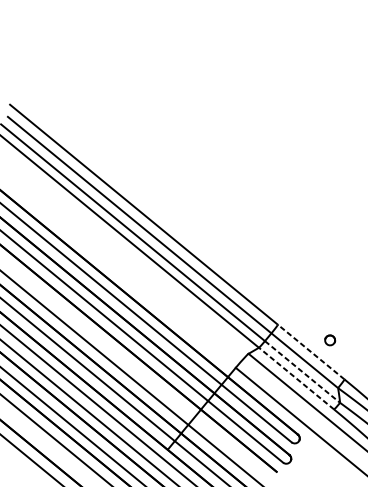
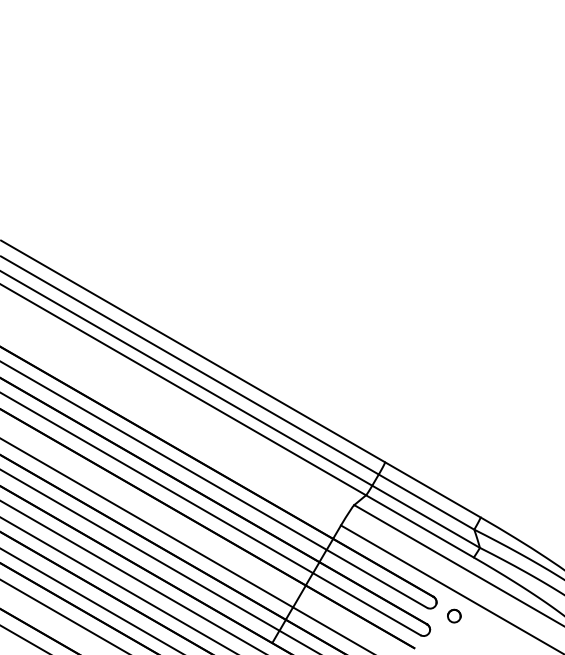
part: (330, 339) -> (454, 615), moved
line: (310, 351) -> (432, 489), dashed -> solid
line: (302, 372) -> (426, 517), dashed -> solid
line: (296, 378) -> (419, 526), dashed -> solid

